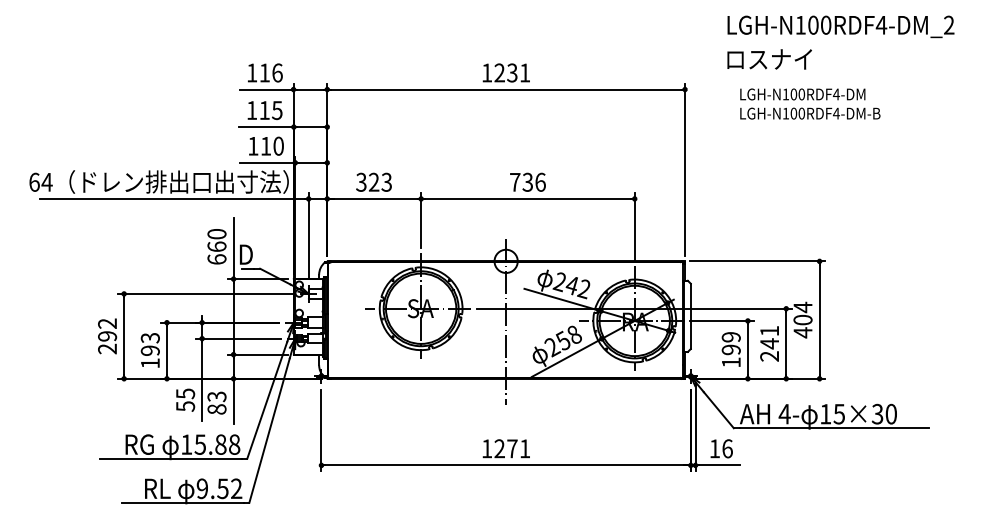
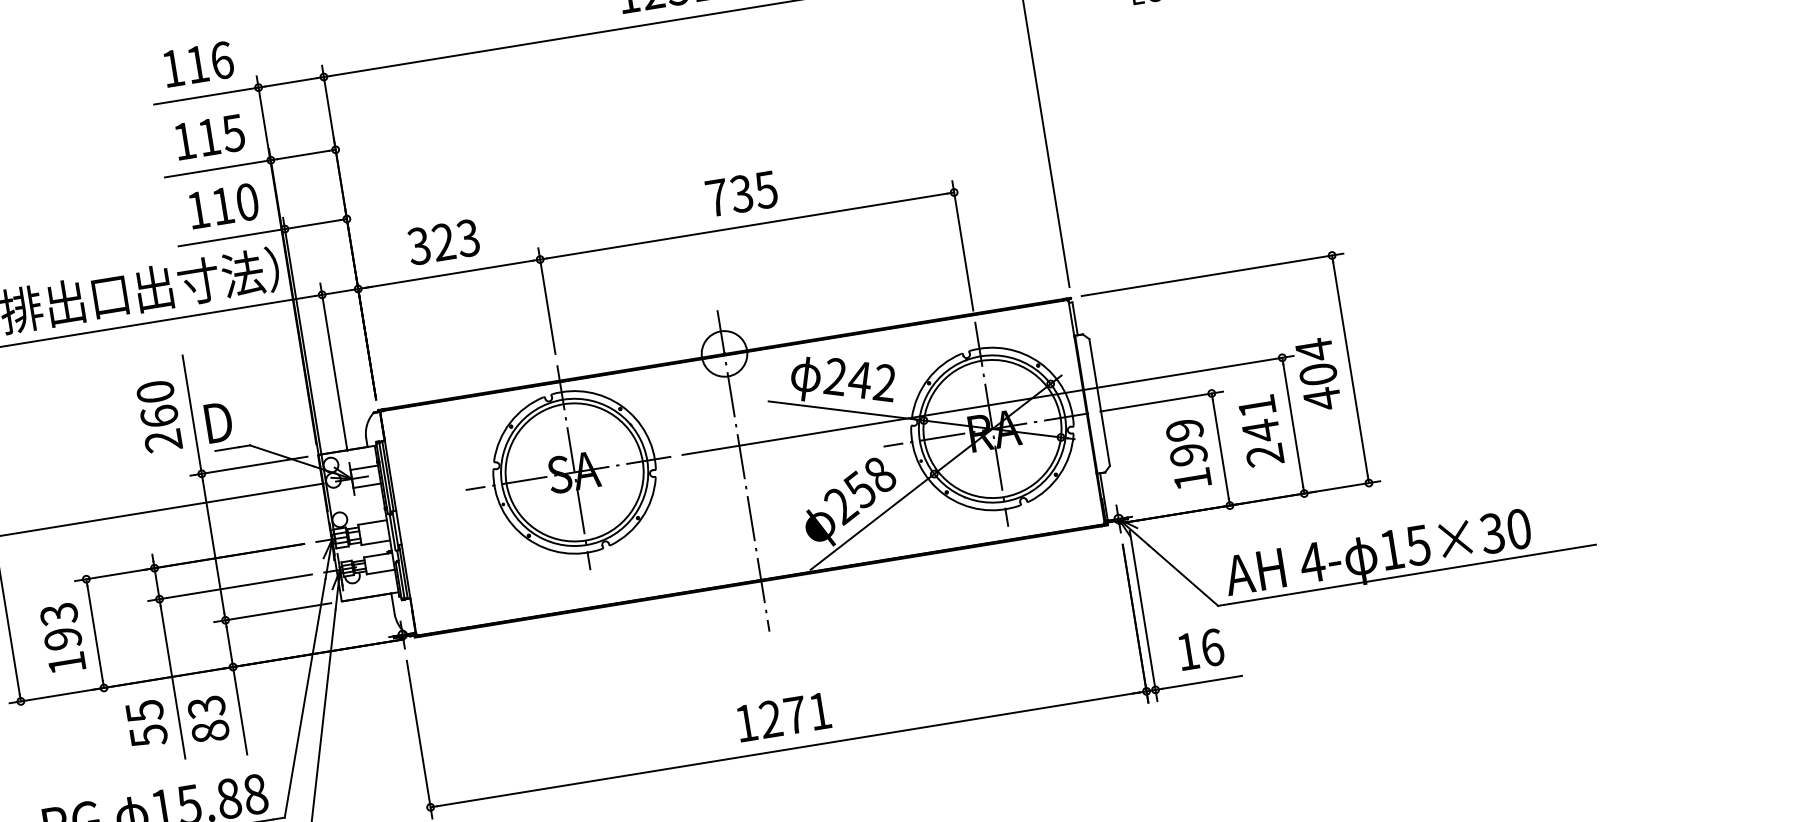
text: (540, 181) -> (766, 188), 736 -> 735
text: (216, 259) -> (162, 441), 660 -> 260

